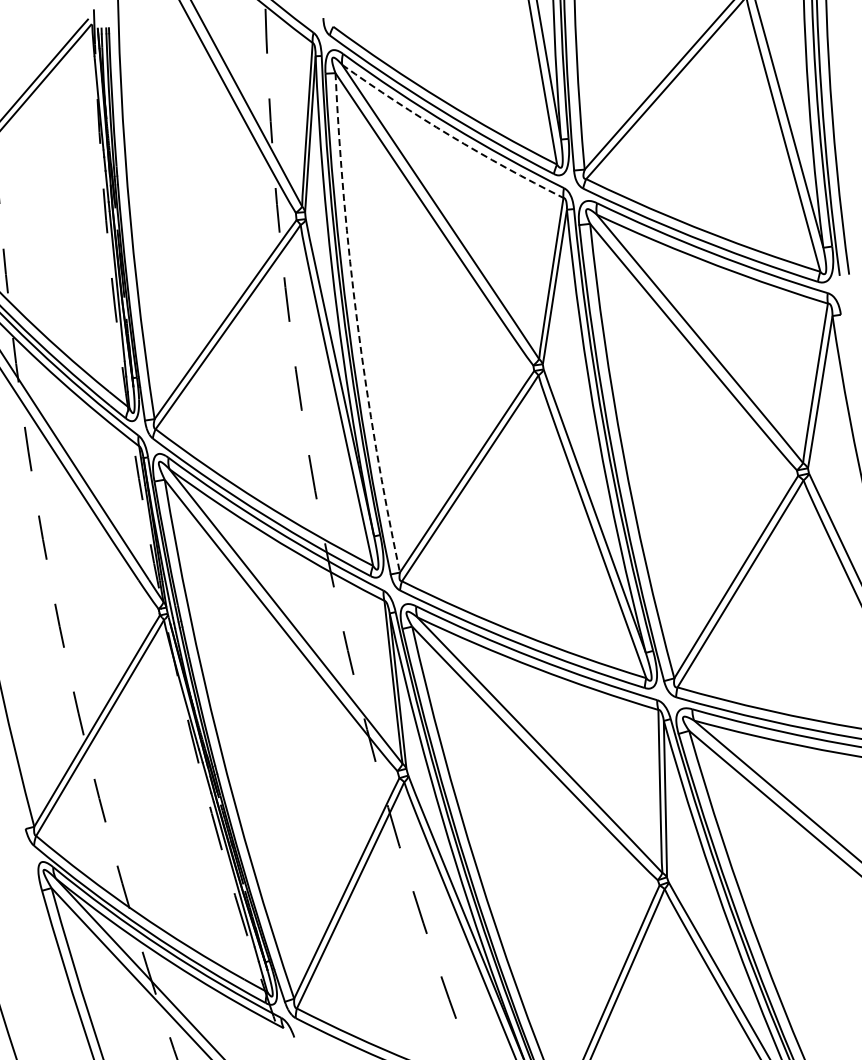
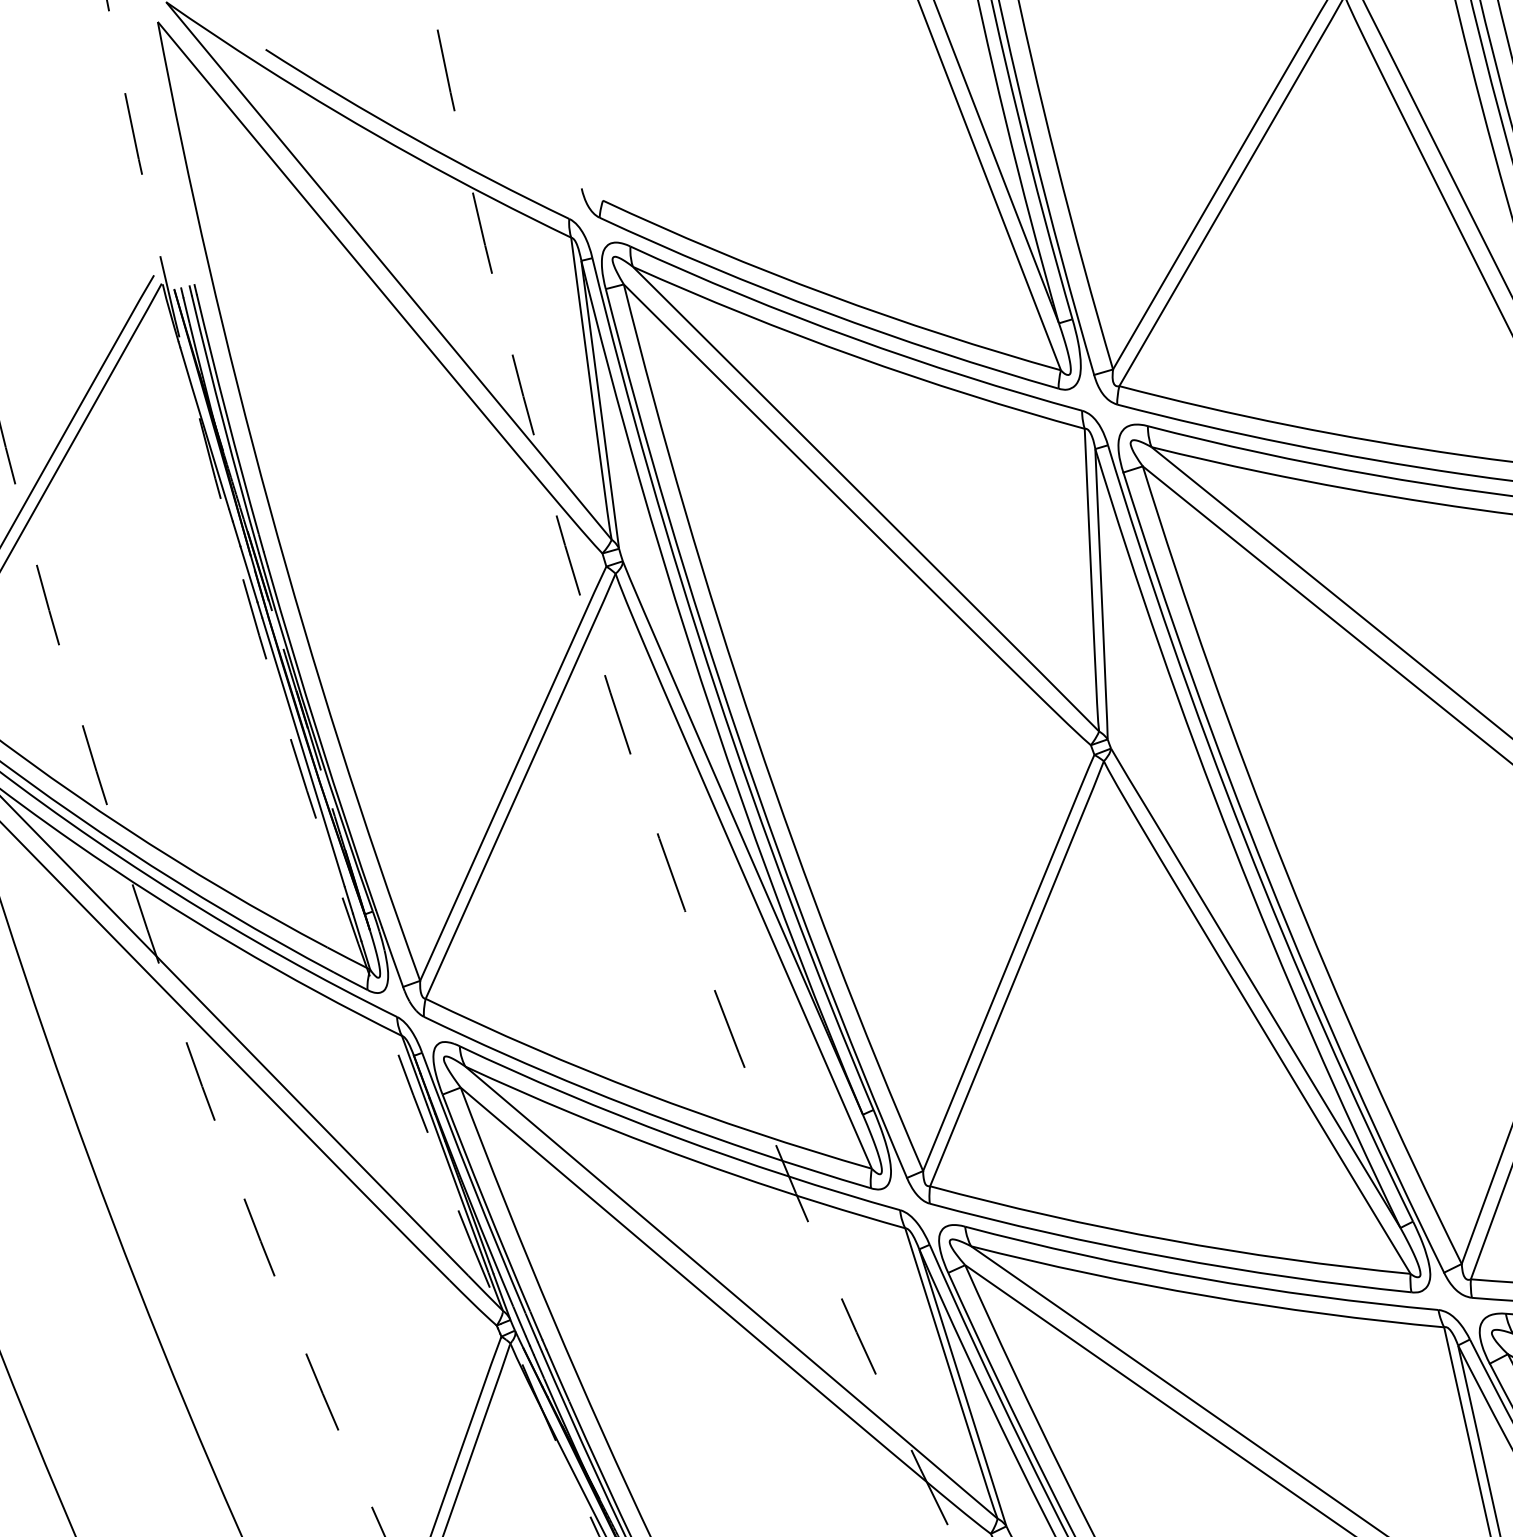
arc: (450, 135) -> (856, 356), dashed -> solid
arc: (357, 324) -> (755, 734), dashed -> solid

